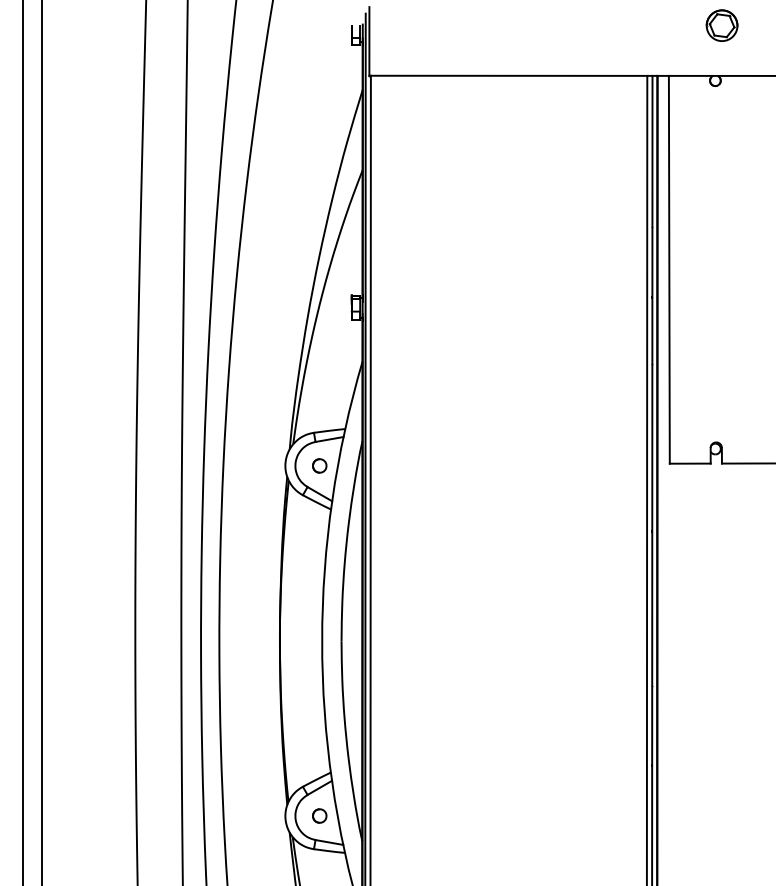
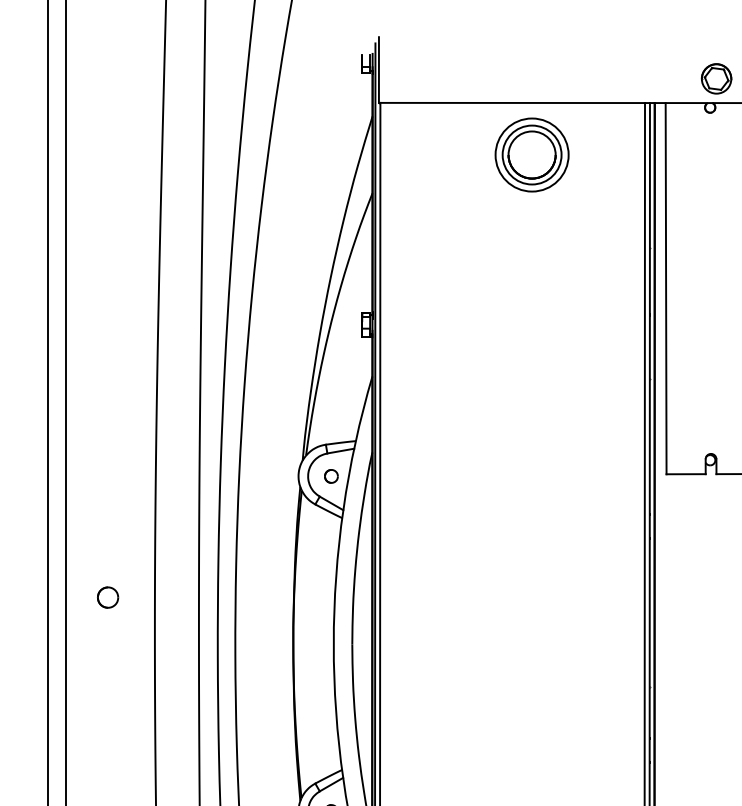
part: (721, 25) -> (716, 78), moved
part: (529, 130) -> (532, 155), added
part: (85, 592) -> (107, 597), added

